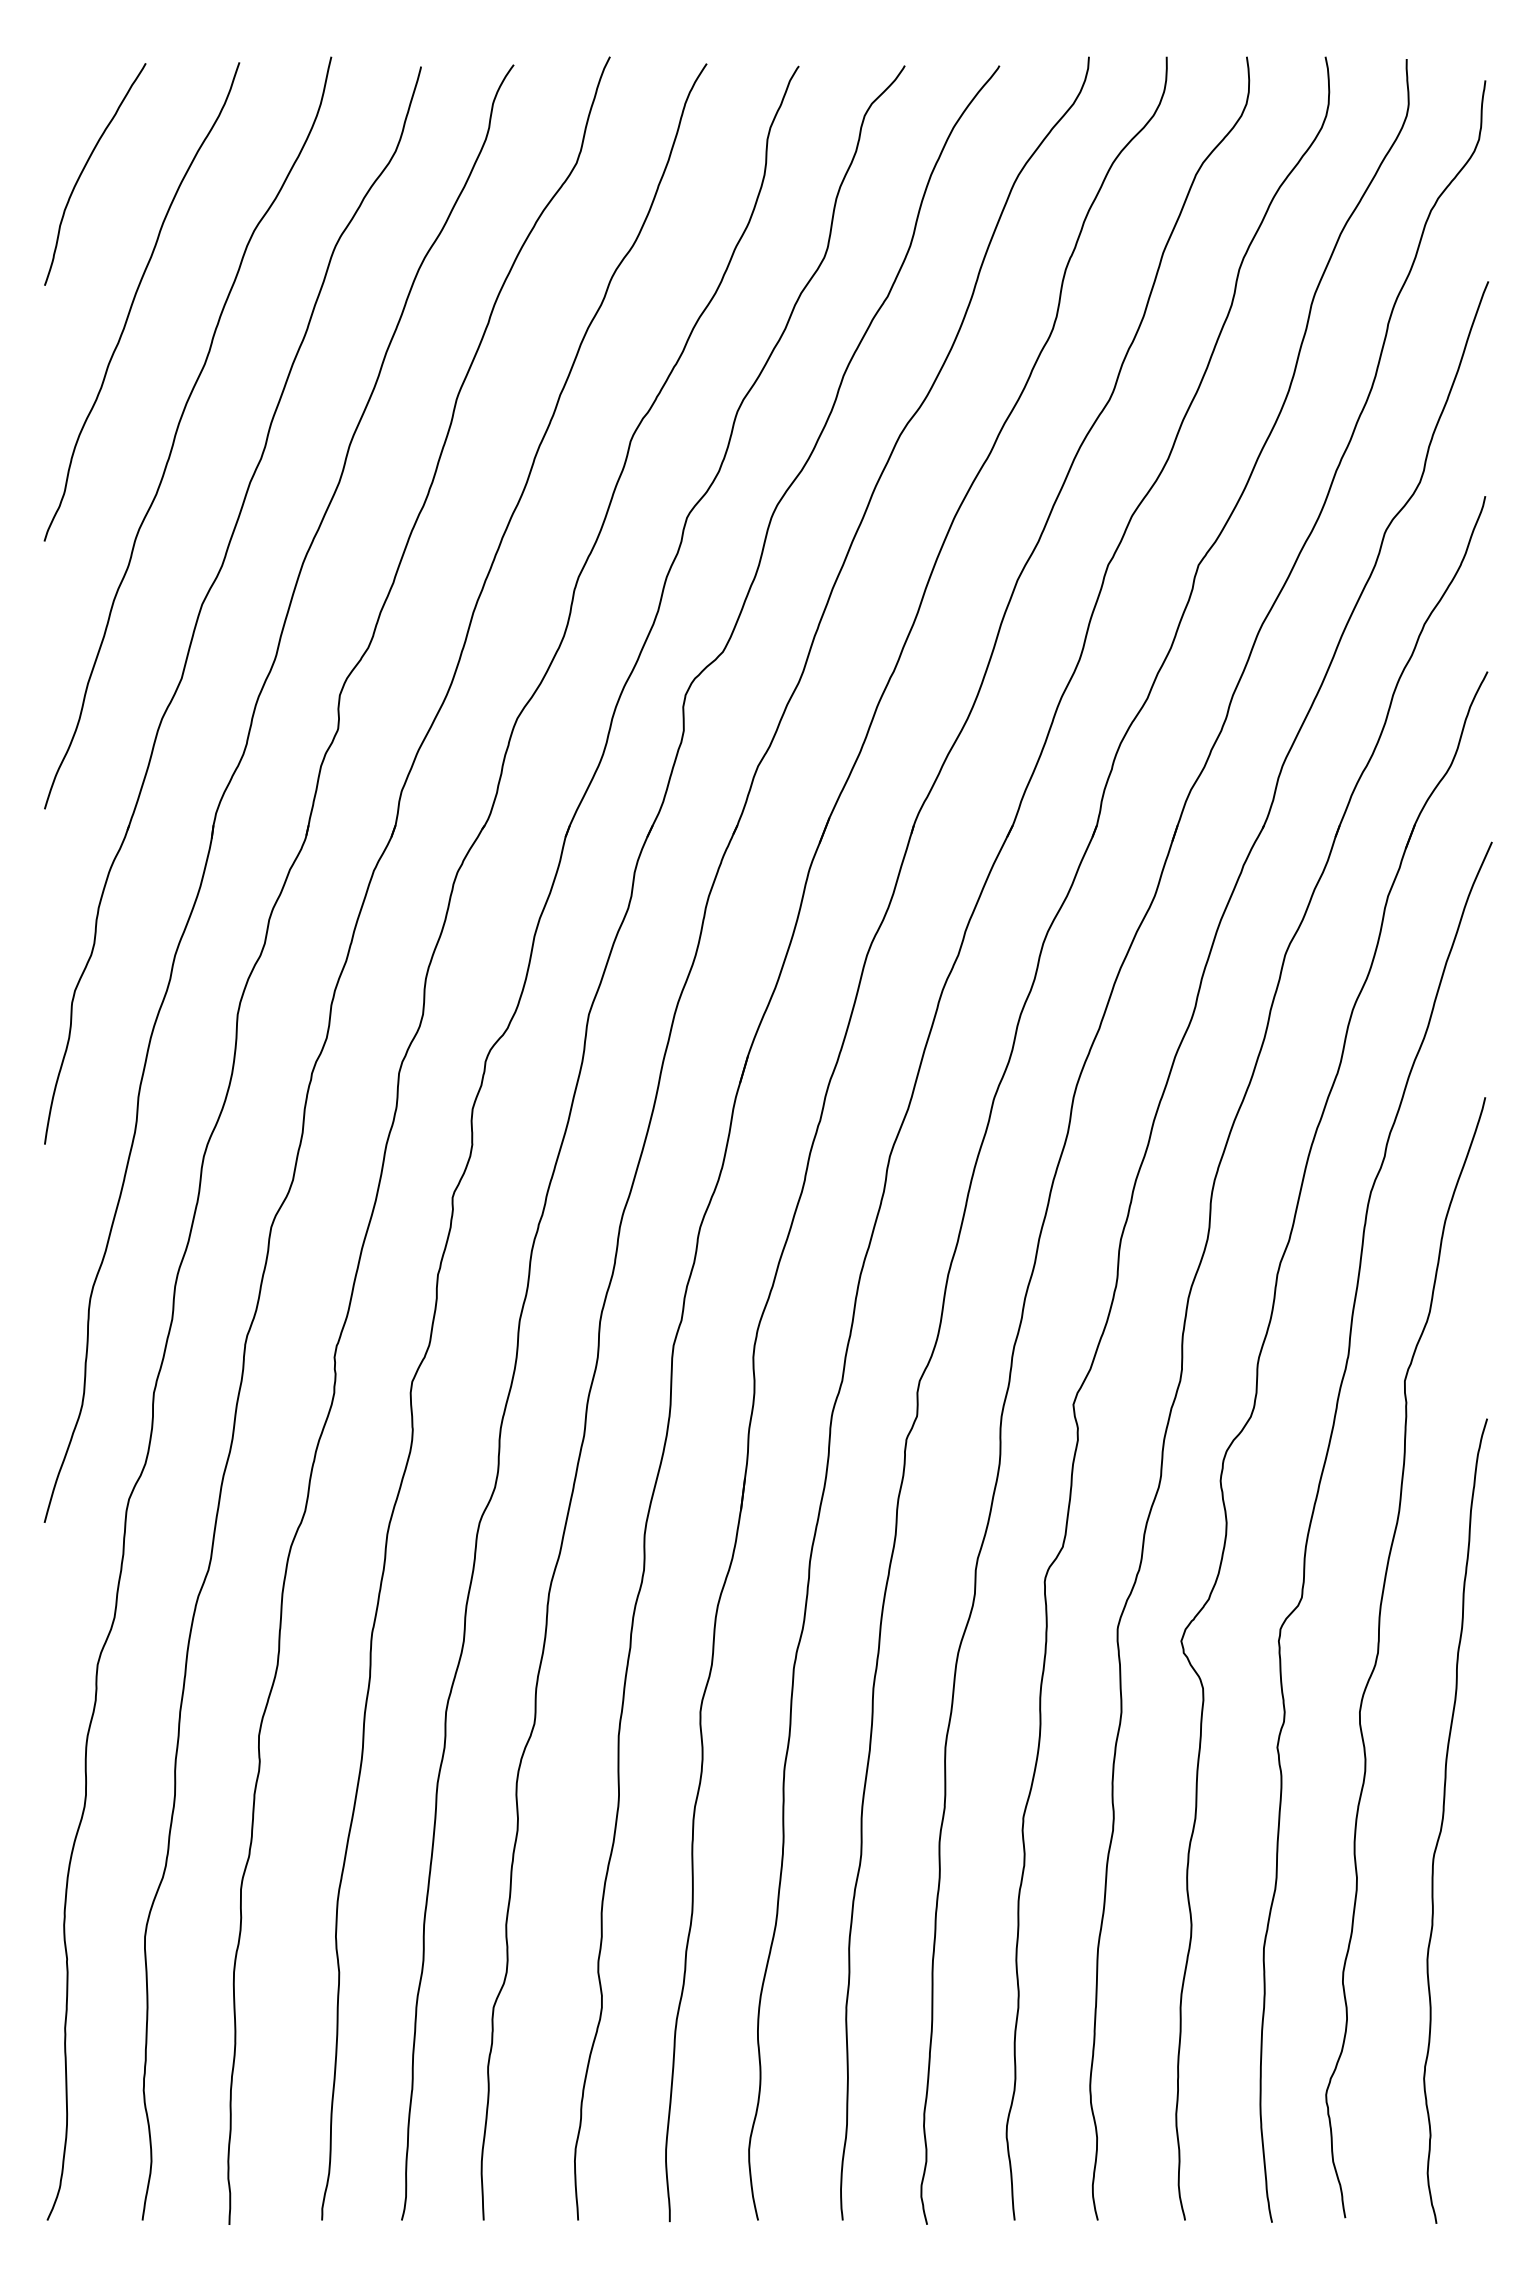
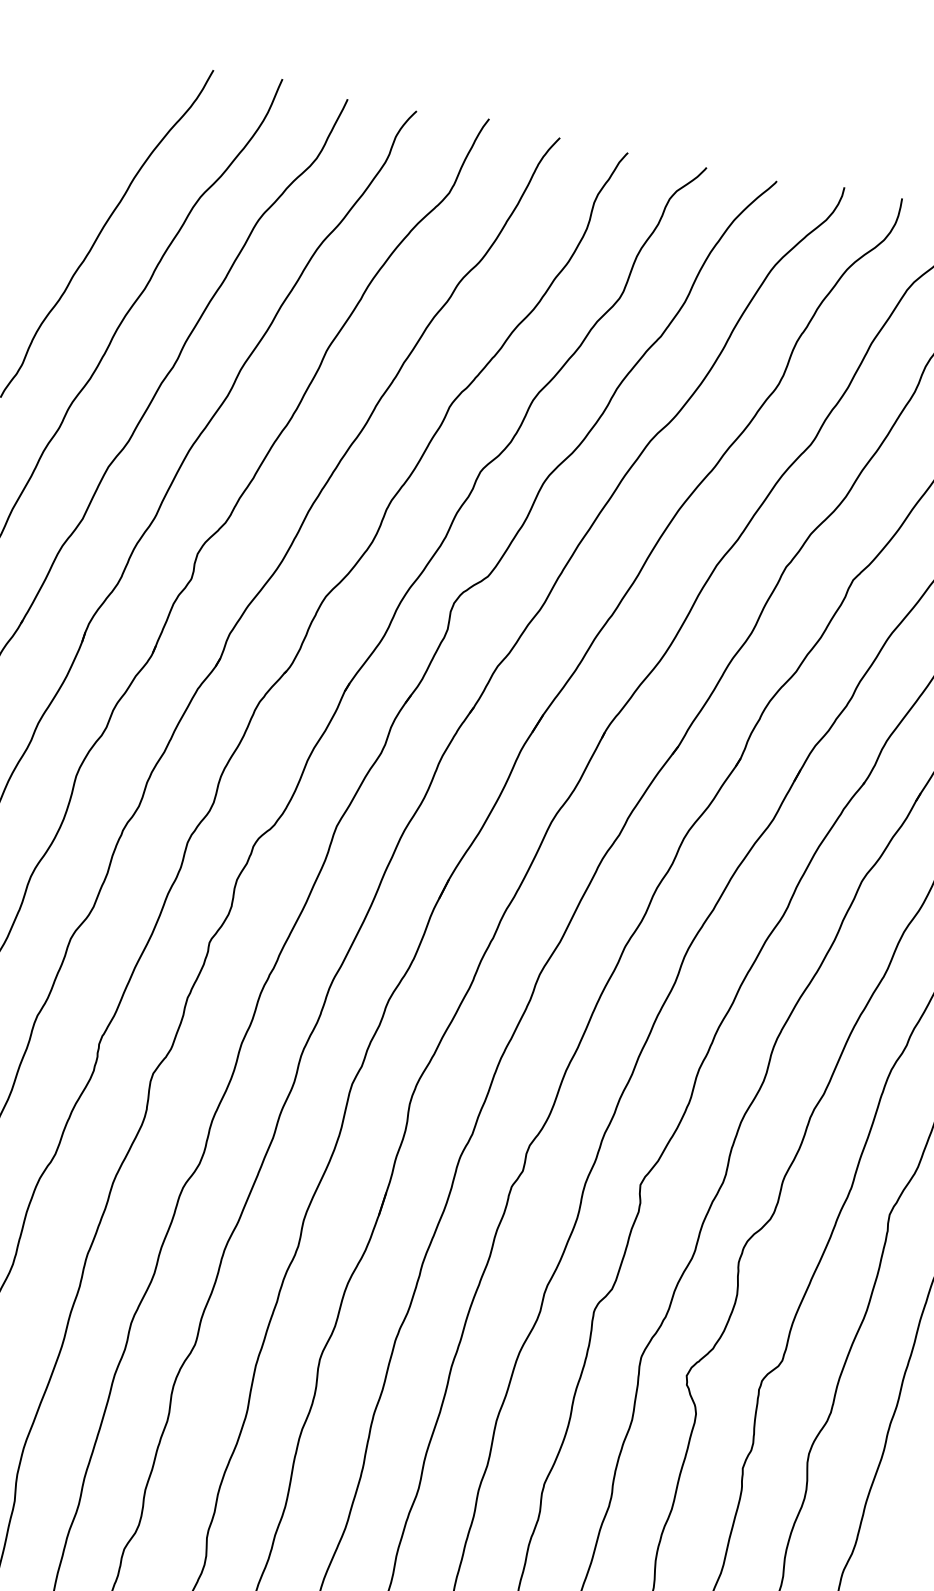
curve: (84, 169) -> (83, 127), removed

